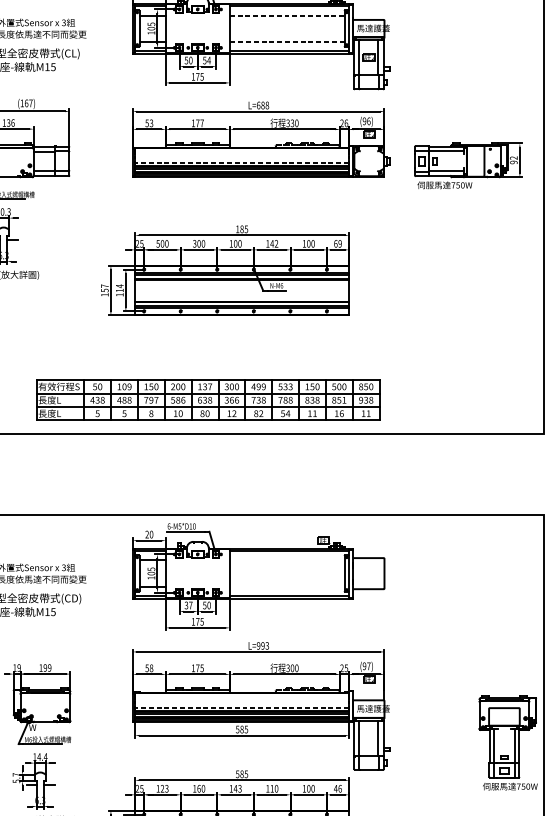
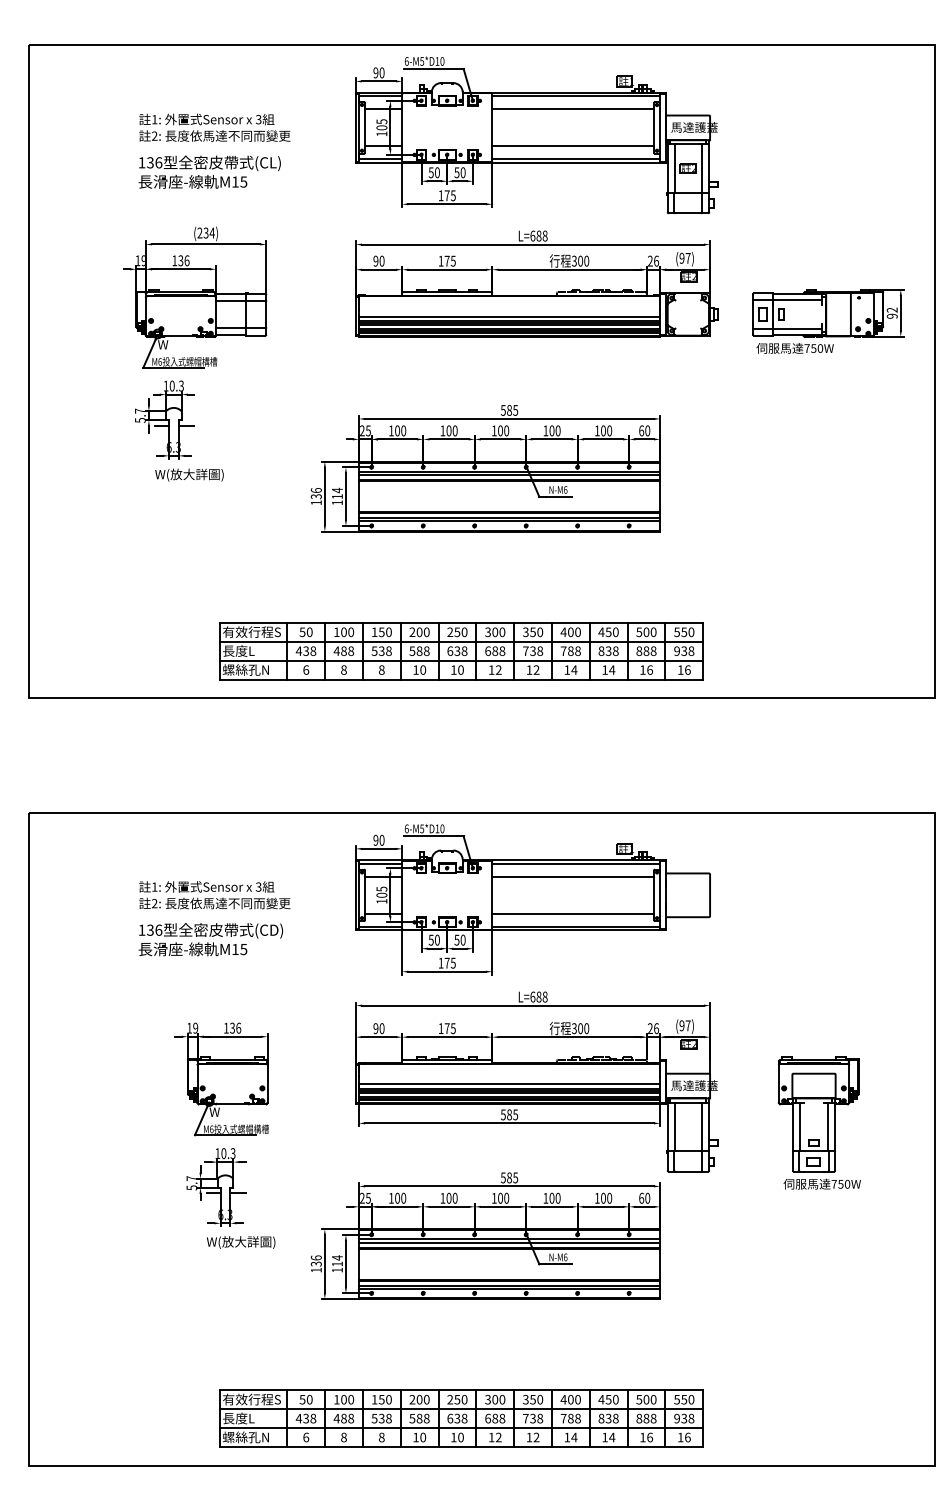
line: (287, 15) -> (573, 109), dashed -> solid
line: (287, 41) -> (573, 146), dashed -> solid
text: (208, 60) -> (462, 172), 54 -> 50
text: (26, 102) -> (205, 232), (167) -> (234)
text: (368, 120) -> (687, 257), (96) -> (97)
text: (149, 122) -> (378, 260), 53 -> 90
text: (201, 122) -> (452, 260), 177 -> 175
text: (292, 122) -> (580, 260), 330 -> 300
line: (242, 162) -> (509, 316), dashed -> solid
text: (237, 229) -> (502, 410), 185 -> 585
text: (158, 243) -> (391, 430), 500 -> 100
text: (194, 243) -> (442, 430), 300 -> 100
text: (273, 243) -> (554, 430), 142 -> 100
text: (340, 243) -> (647, 430), 69 -> 60
text: (104, 288) -> (315, 493), 157 -> 136
text: (129, 386) -> (350, 631), 109 -> 100
text: (307, 386) -> (601, 631), 150 -> 450
text: (360, 386) -> (676, 631), 850 -> 550
text: (205, 387) -> (457, 632), 137 -> 250
text: (258, 387) -> (532, 632), 499 -> 350
text: (285, 387) -> (570, 632), 533 -> 400
text: (151, 399) -> (381, 650), 797 -> 538
text: (183, 399) -> (426, 650), 586 -> 588
text: (232, 399) -> (495, 650), 366 -> 688
text: (341, 399) -> (649, 650), 851 -> 888
text: (54, 413) -> (245, 669), 長度L -> 螺絲孔N
text: (97, 413) -> (306, 669), 5 -> 6
text: (124, 413) -> (343, 669), 5 -> 8
text: (202, 413) -> (453, 669), 80 -> 10
text: (256, 413) -> (529, 669), 82 -> 12
text: (283, 413) -> (567, 669), 54 -> 14
text: (315, 413) -> (612, 669), 11 -> 14
text: (368, 413) -> (687, 669), 11 -> 16
text: (146, 534) -> (375, 840), 20 -> 90
line: (286, 560) -> (572, 876), added
line: (286, 586) -> (572, 913), added
text: (188, 605) -> (434, 939), 37 -> 50
text: (262, 645) -> (538, 996), L=993 -> L=688
text: (47, 667) -> (235, 1027), 199 -> 136
text: (149, 668) -> (378, 1028), 58 -> 90
text: (346, 668) -> (656, 1028), 25 -> 26
line: (242, 707) -> (509, 1084), dashed -> solid
part: (507, 742) -> (818, 1122), moved
text: (42, 756) -> (228, 1153), 14.4 -> 10.3
text: (164, 788) -> (400, 1198), 123 -> 100
text: (198, 788) -> (448, 1197), 160 -> 100
text: (237, 788) -> (503, 1197), 143 -> 100
text: (271, 788) -> (551, 1197), 110 -> 100
text: (337, 788) -> (644, 1197), 46 -> 60

